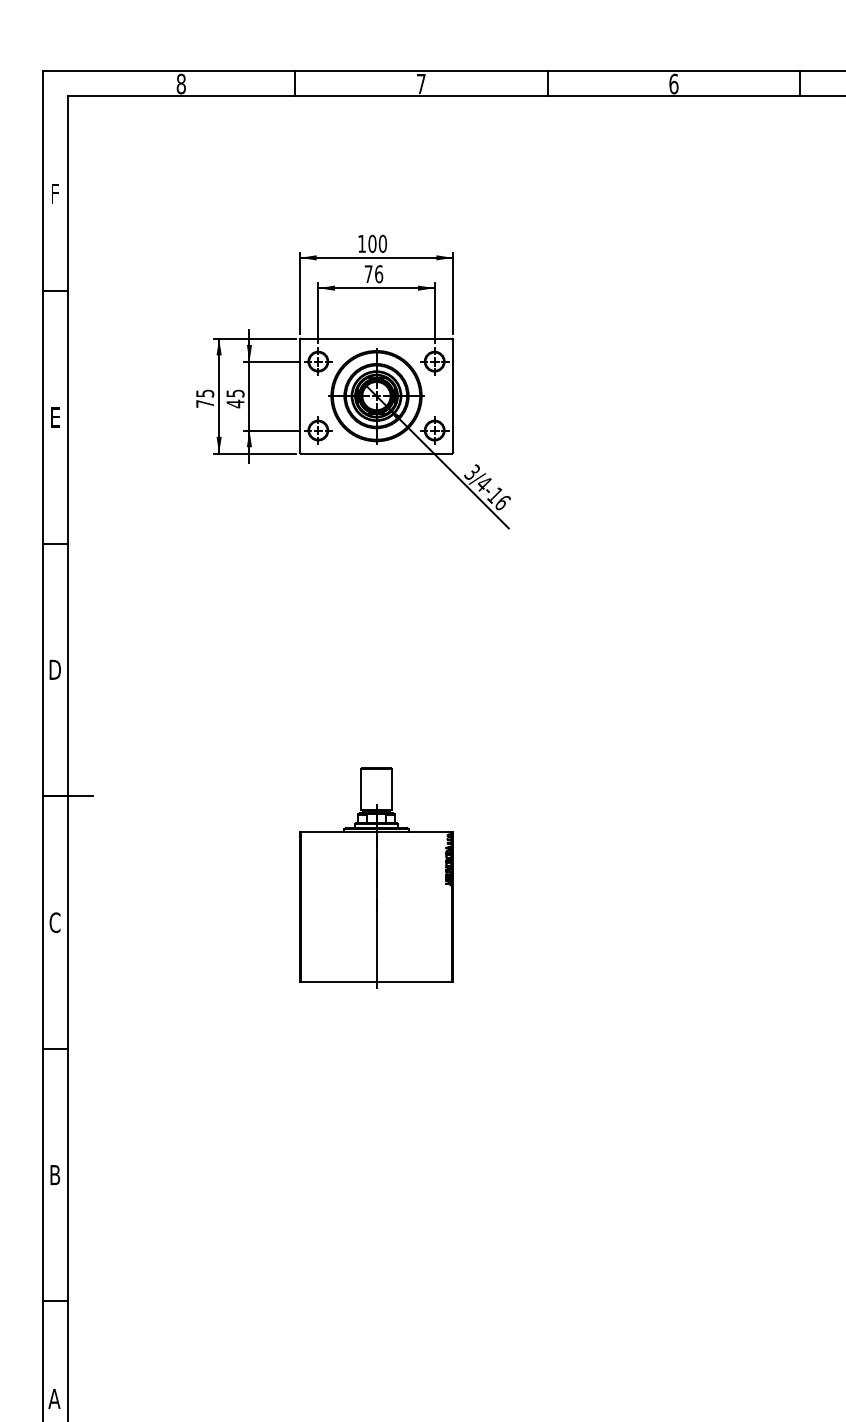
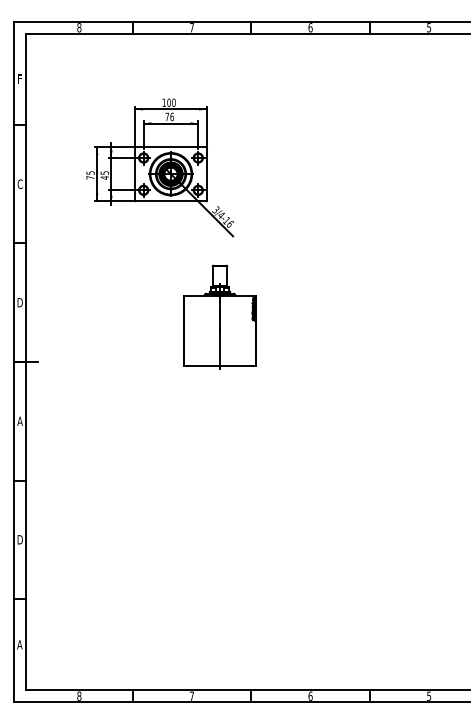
text: (53, 415) -> (19, 183), E -> C
part: (375, 876) -> (219, 316), moved
text: (53, 923) -> (19, 421), C -> A
text: (53, 1174) -> (19, 539), B -> D

